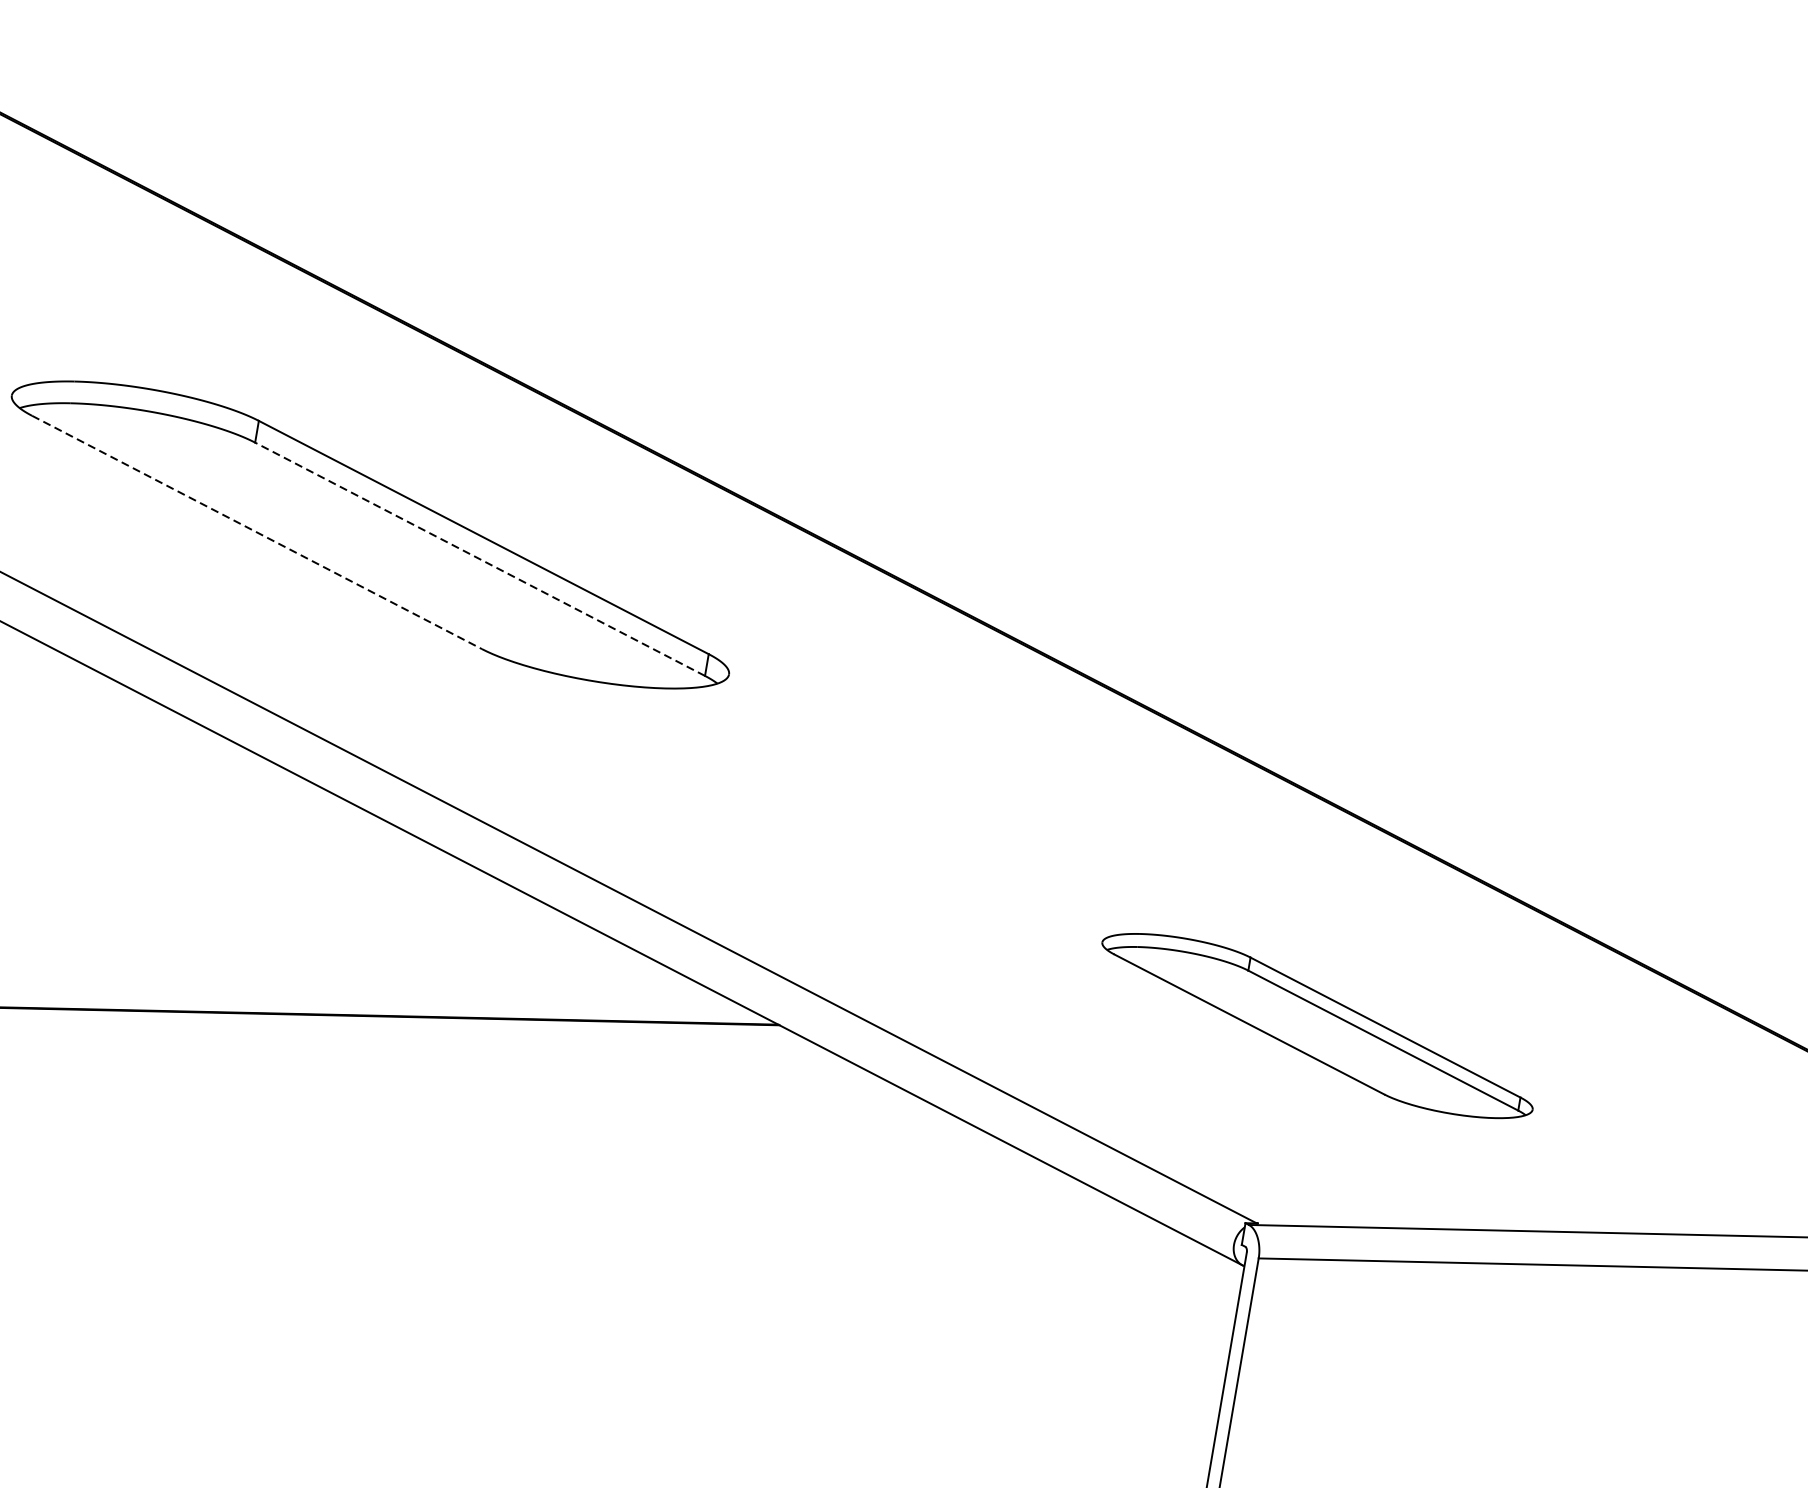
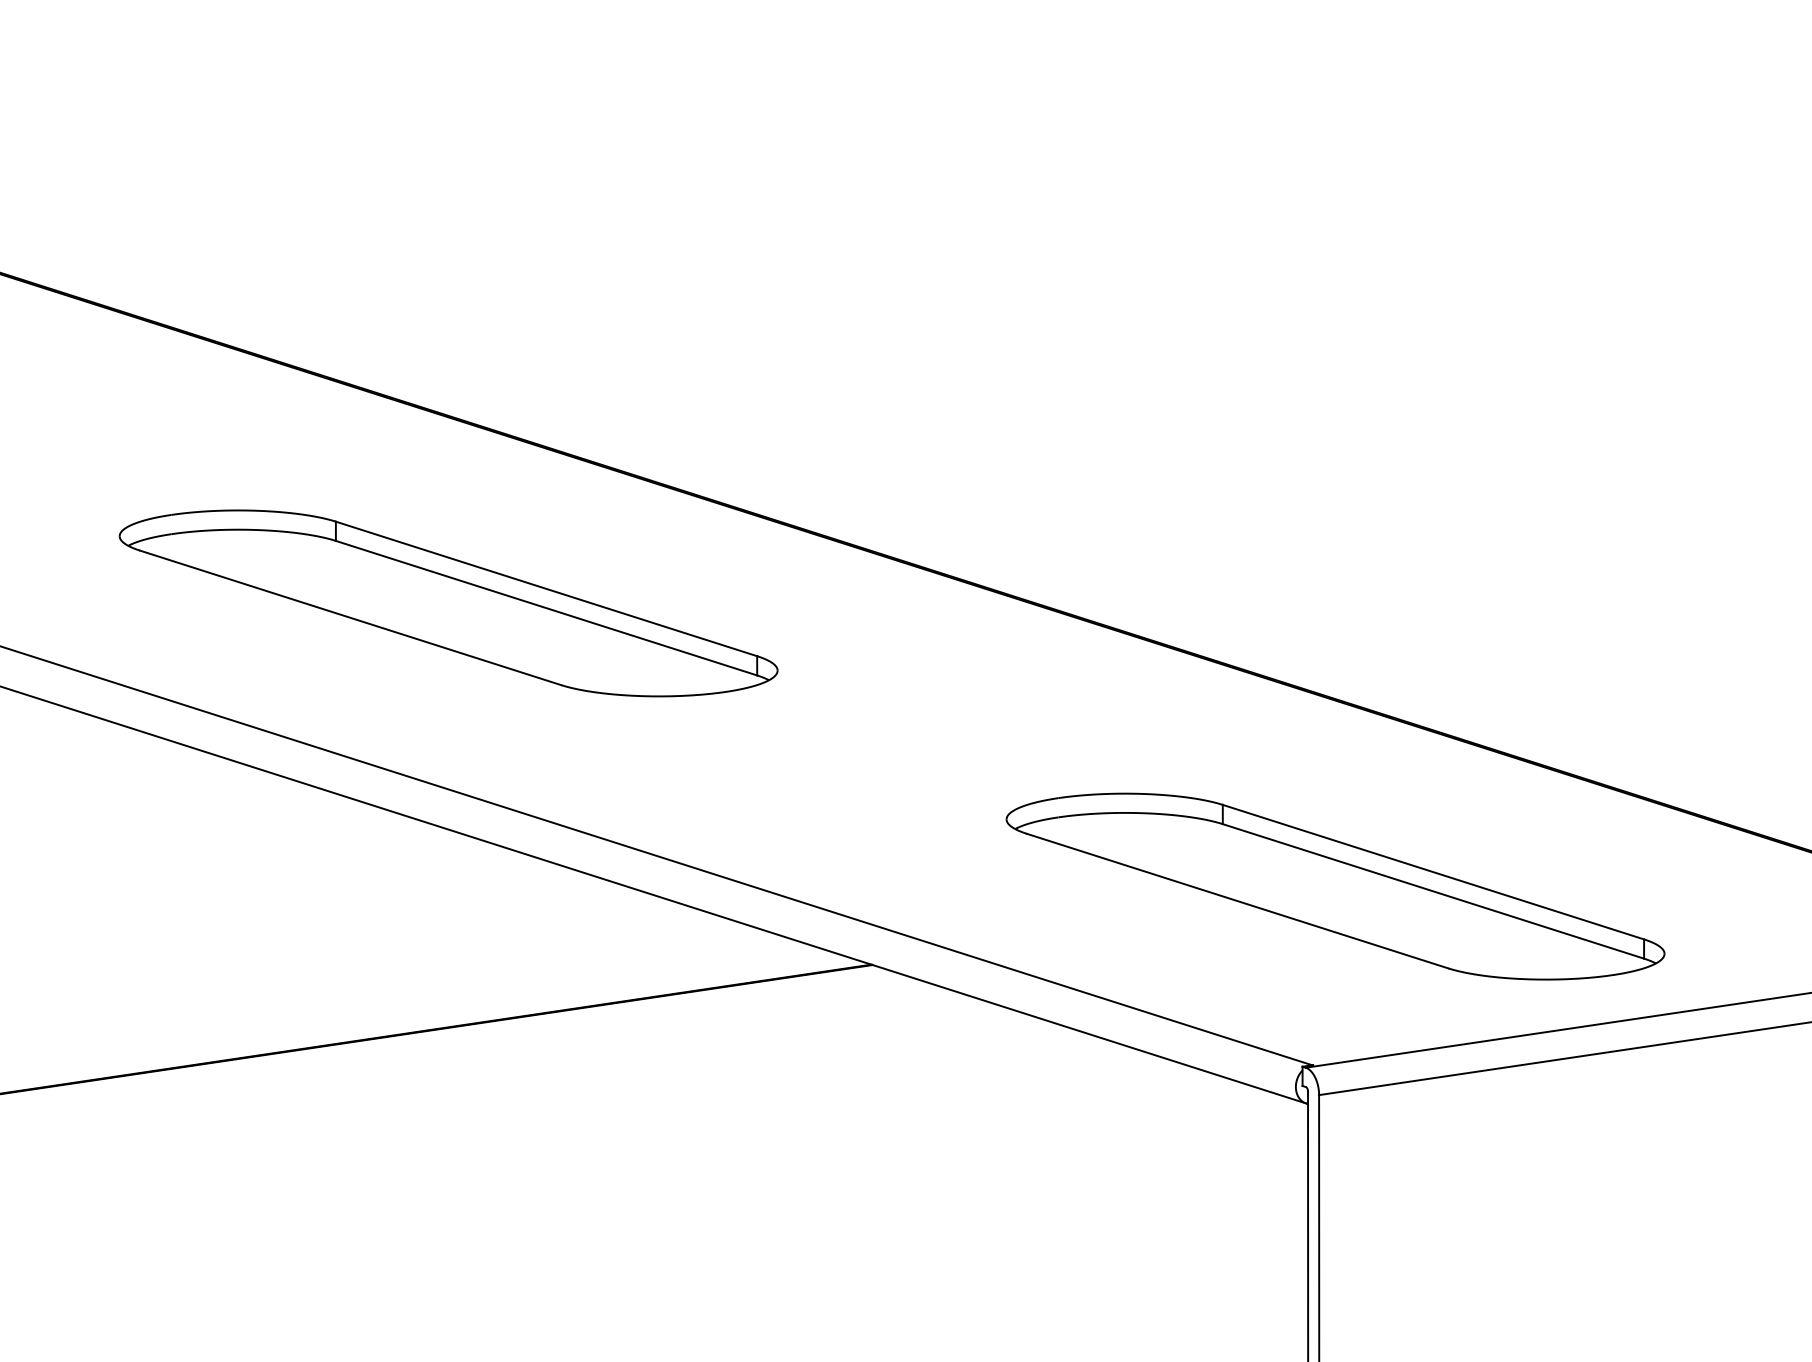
line: (257, 533) -> (351, 618), dashed -> solid
line: (479, 559) -> (546, 608), dashed -> solid
part: (1317, 1025) -> (1335, 886), size x1.67

